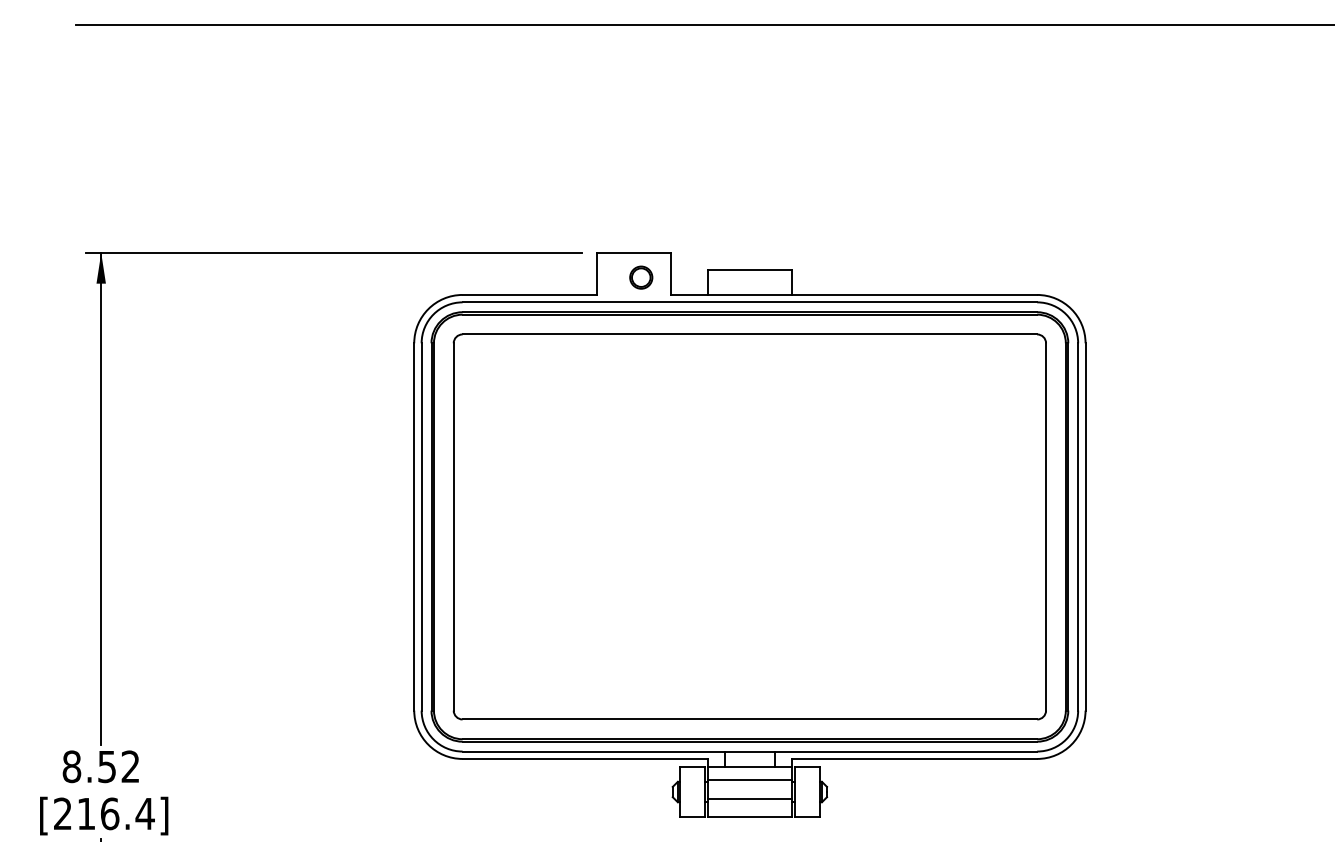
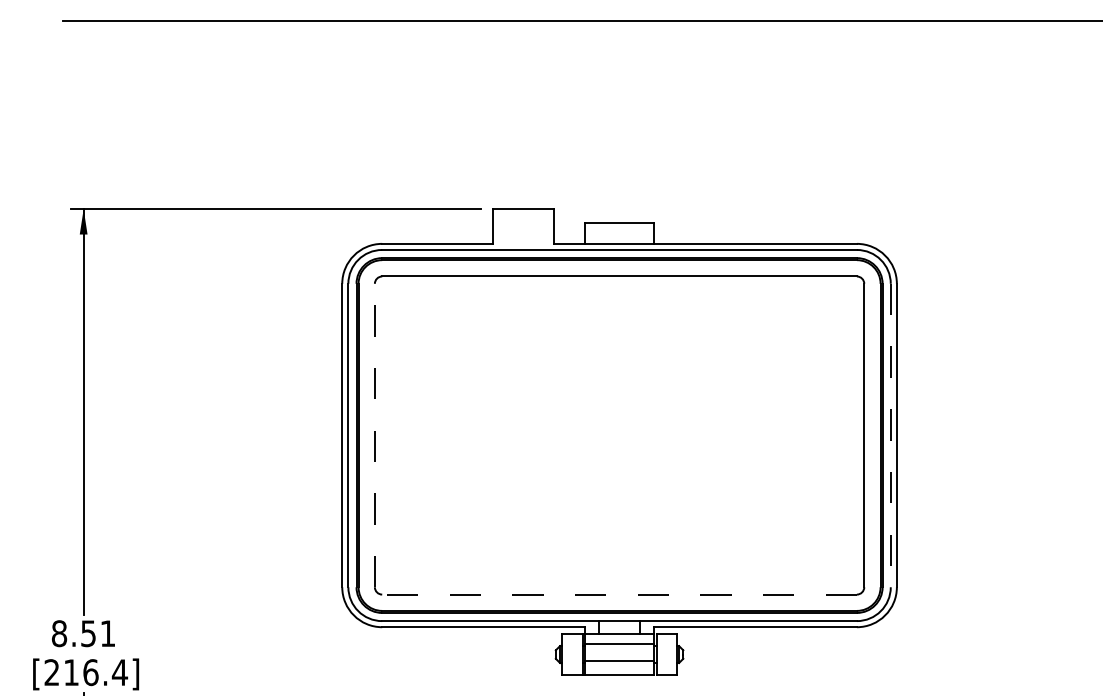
part: (640, 277) -> (529, 229), removed
line: (453, 526) -> (374, 435), solid -> dashed
line: (1077, 526) -> (890, 435), solid -> dashed
line: (749, 719) -> (619, 594), solid -> dashed
text: (130, 766) -> (107, 633), 8.52 -> 8.51

